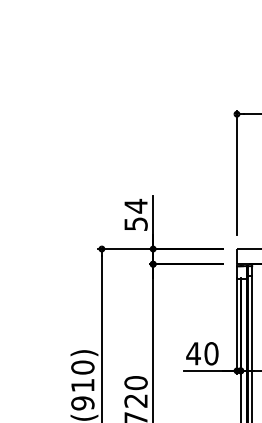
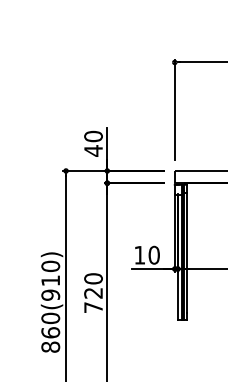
text: (136, 214) -> (93, 143), 54 -> 40
text: (193, 354) -> (139, 255), 40 -> 10

